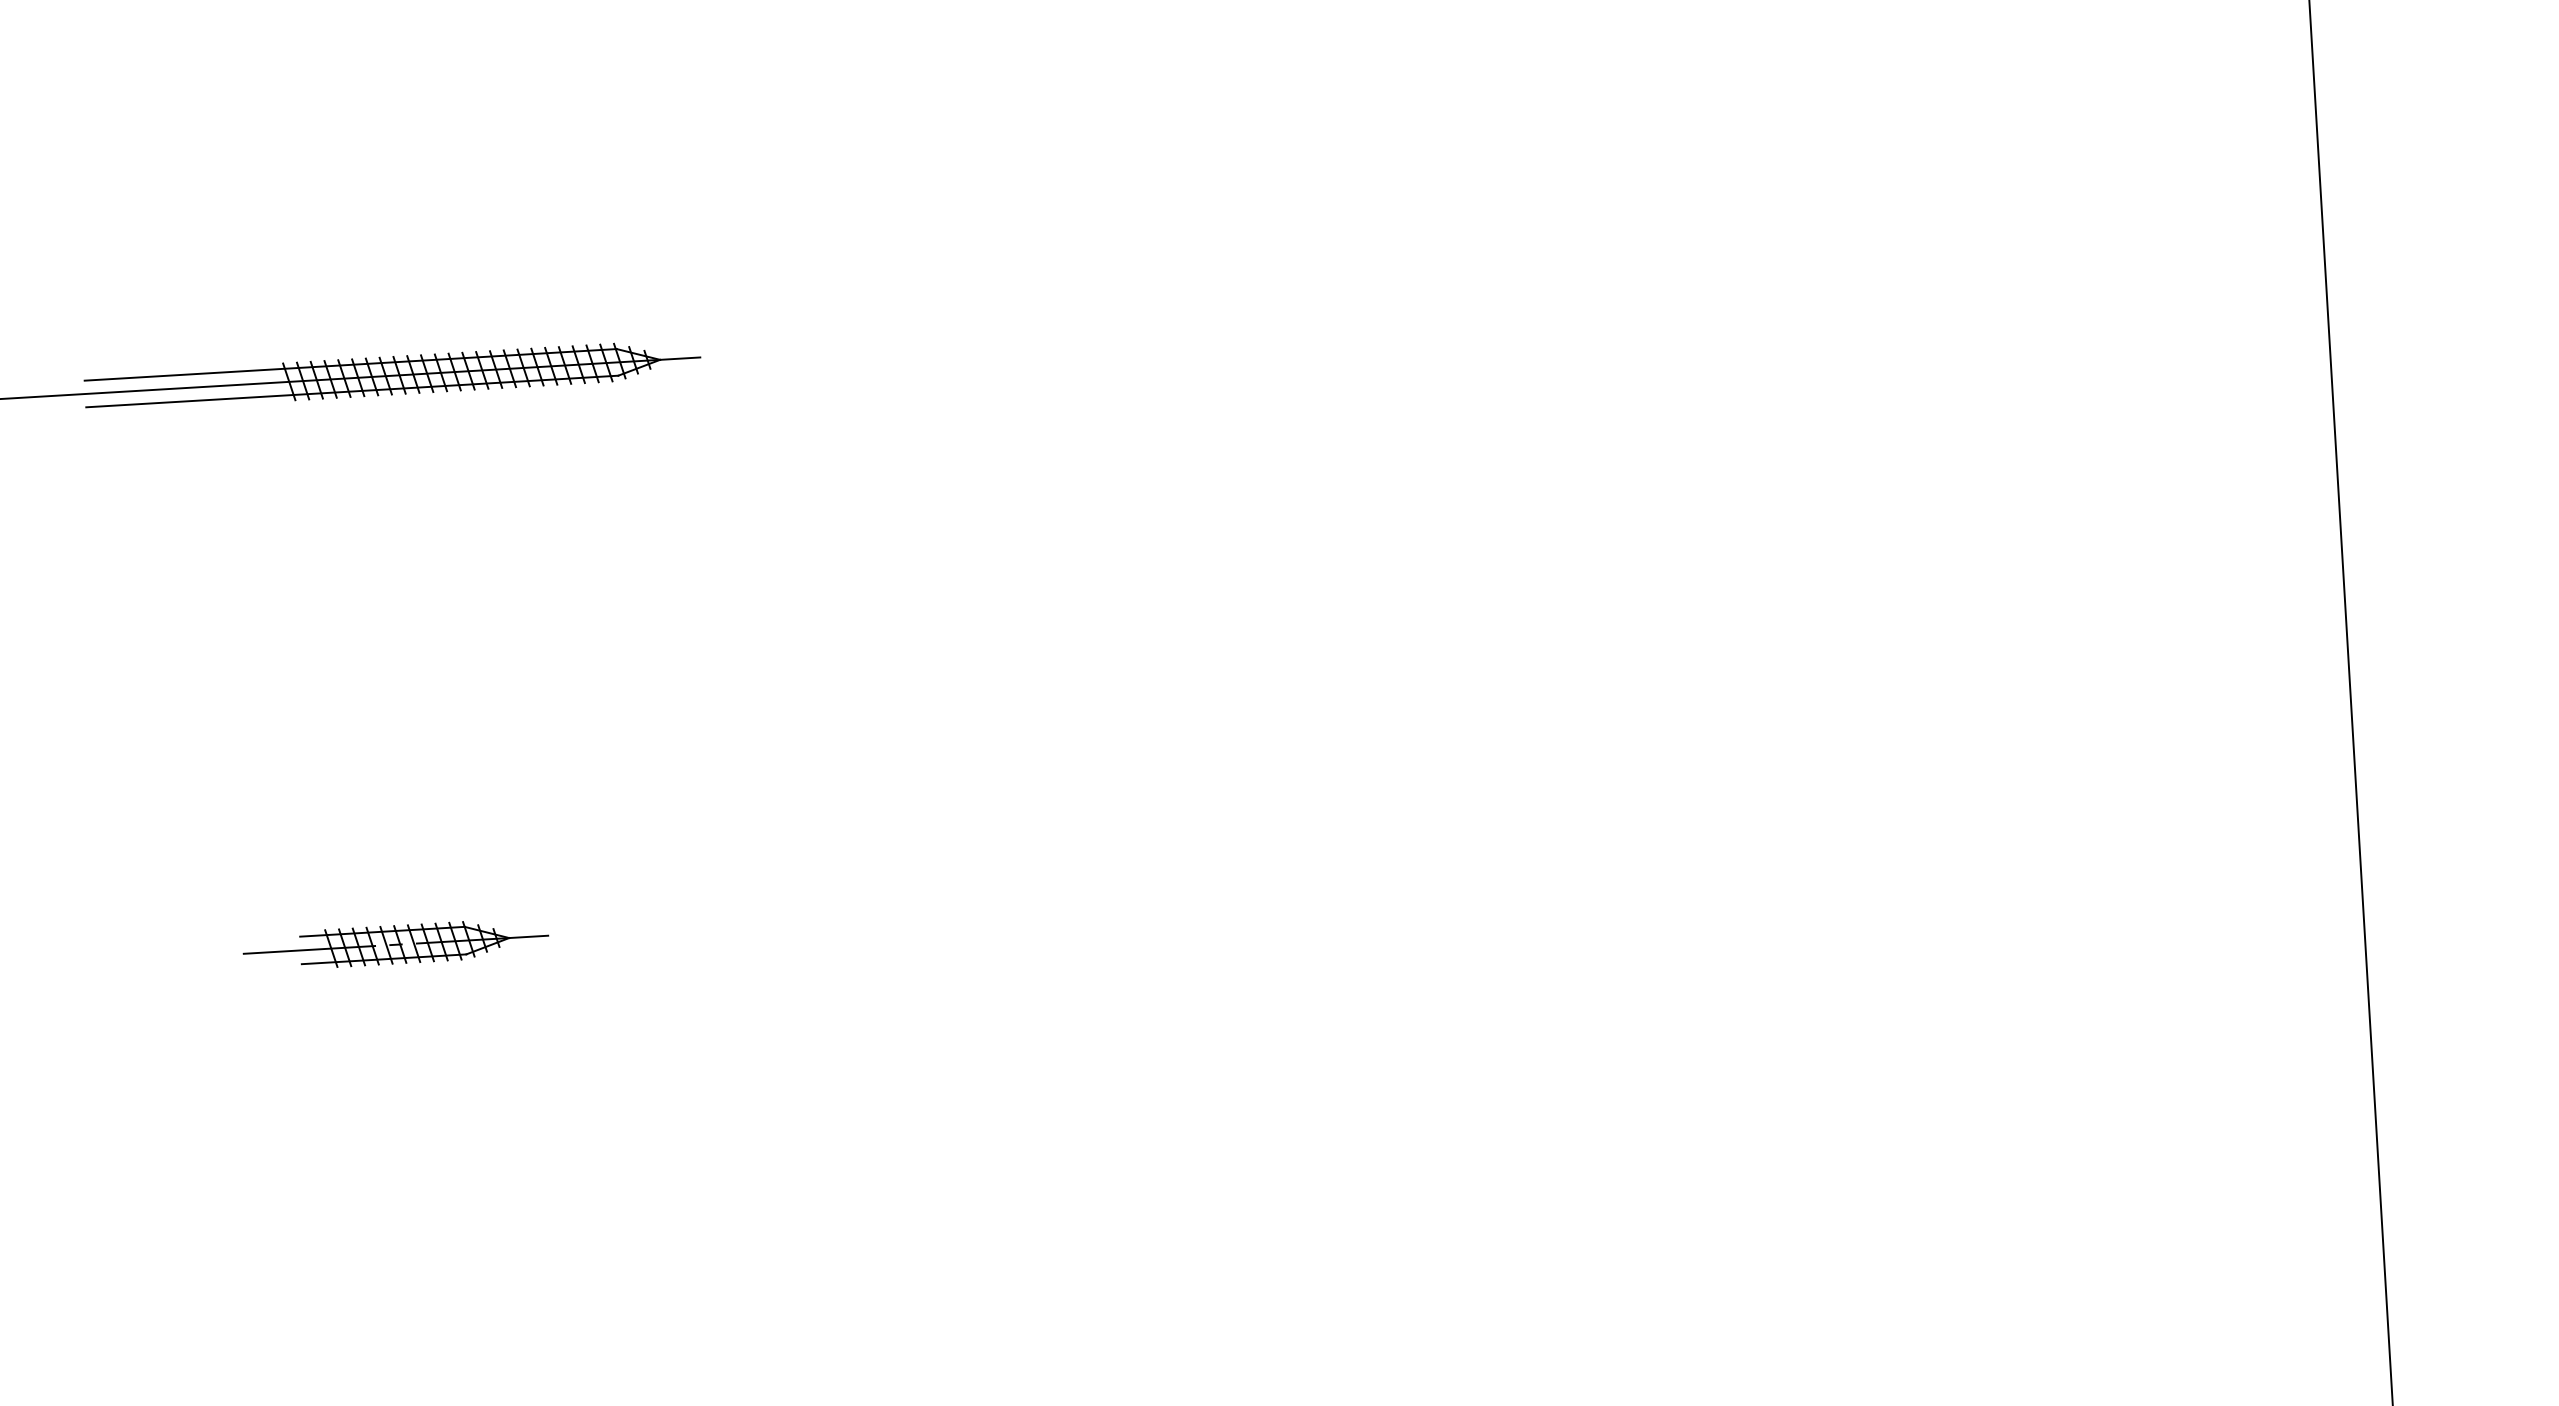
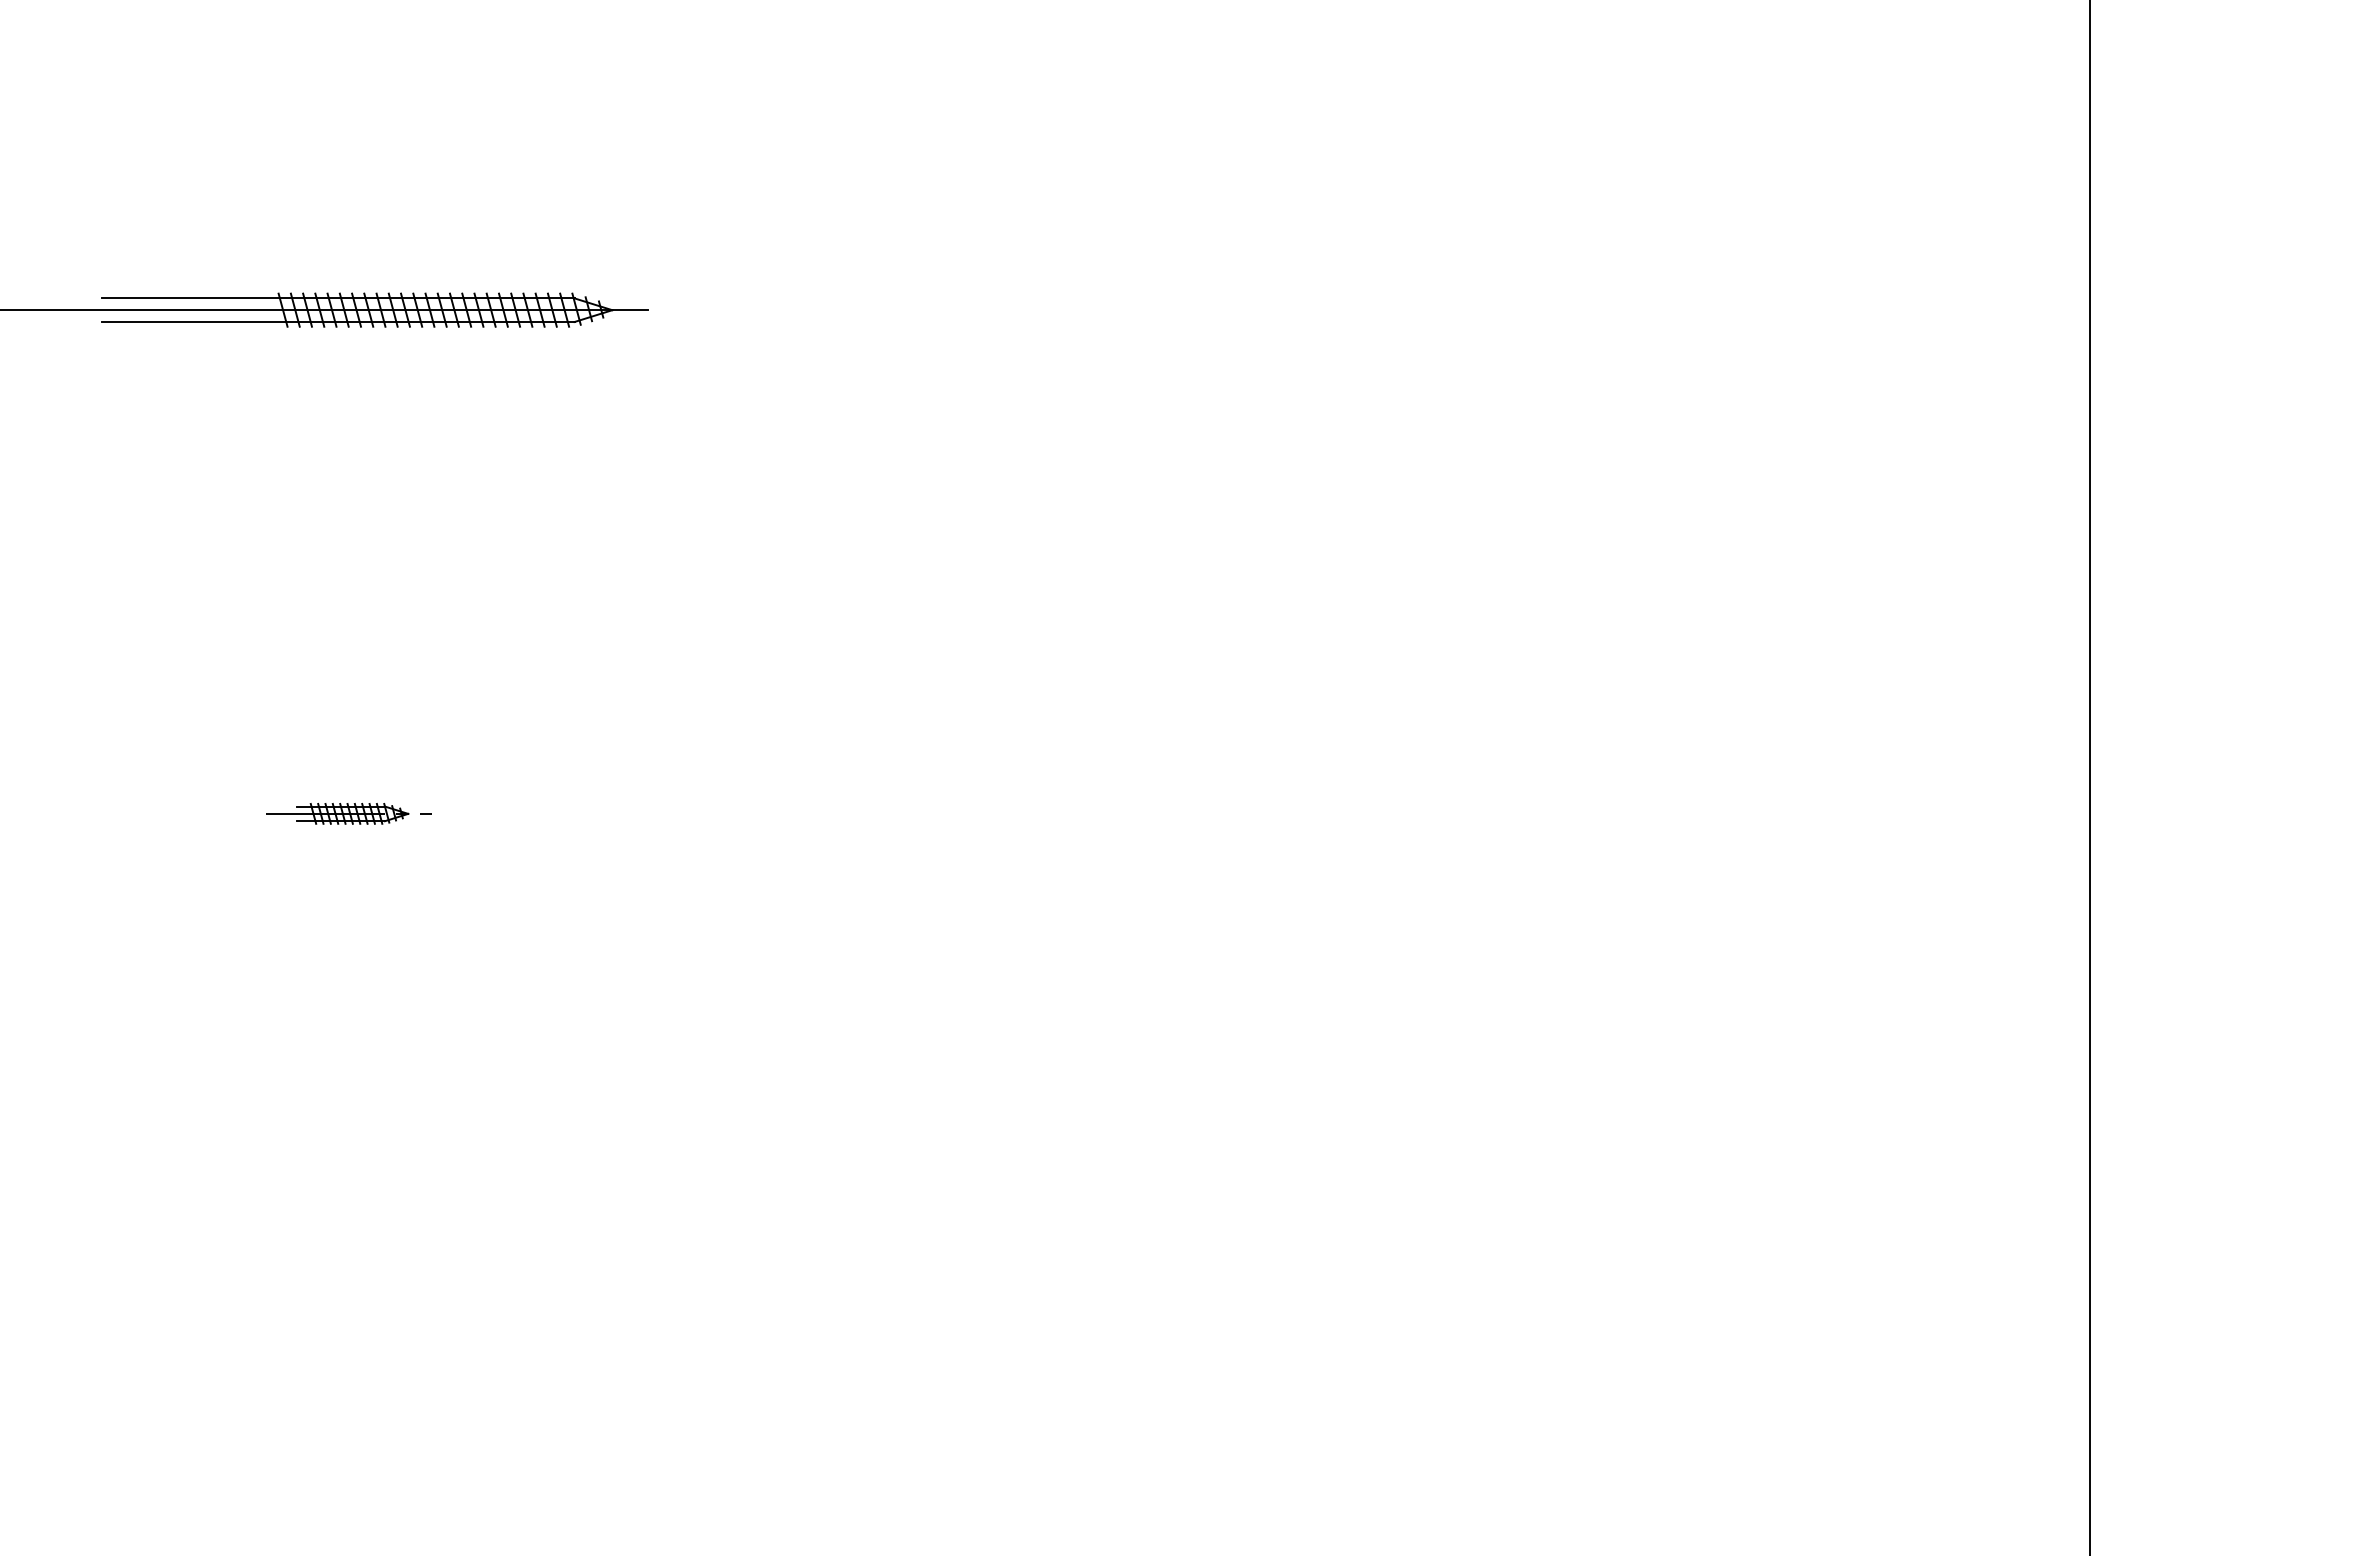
part: (395, 944) -> (347, 813), size x0.6

